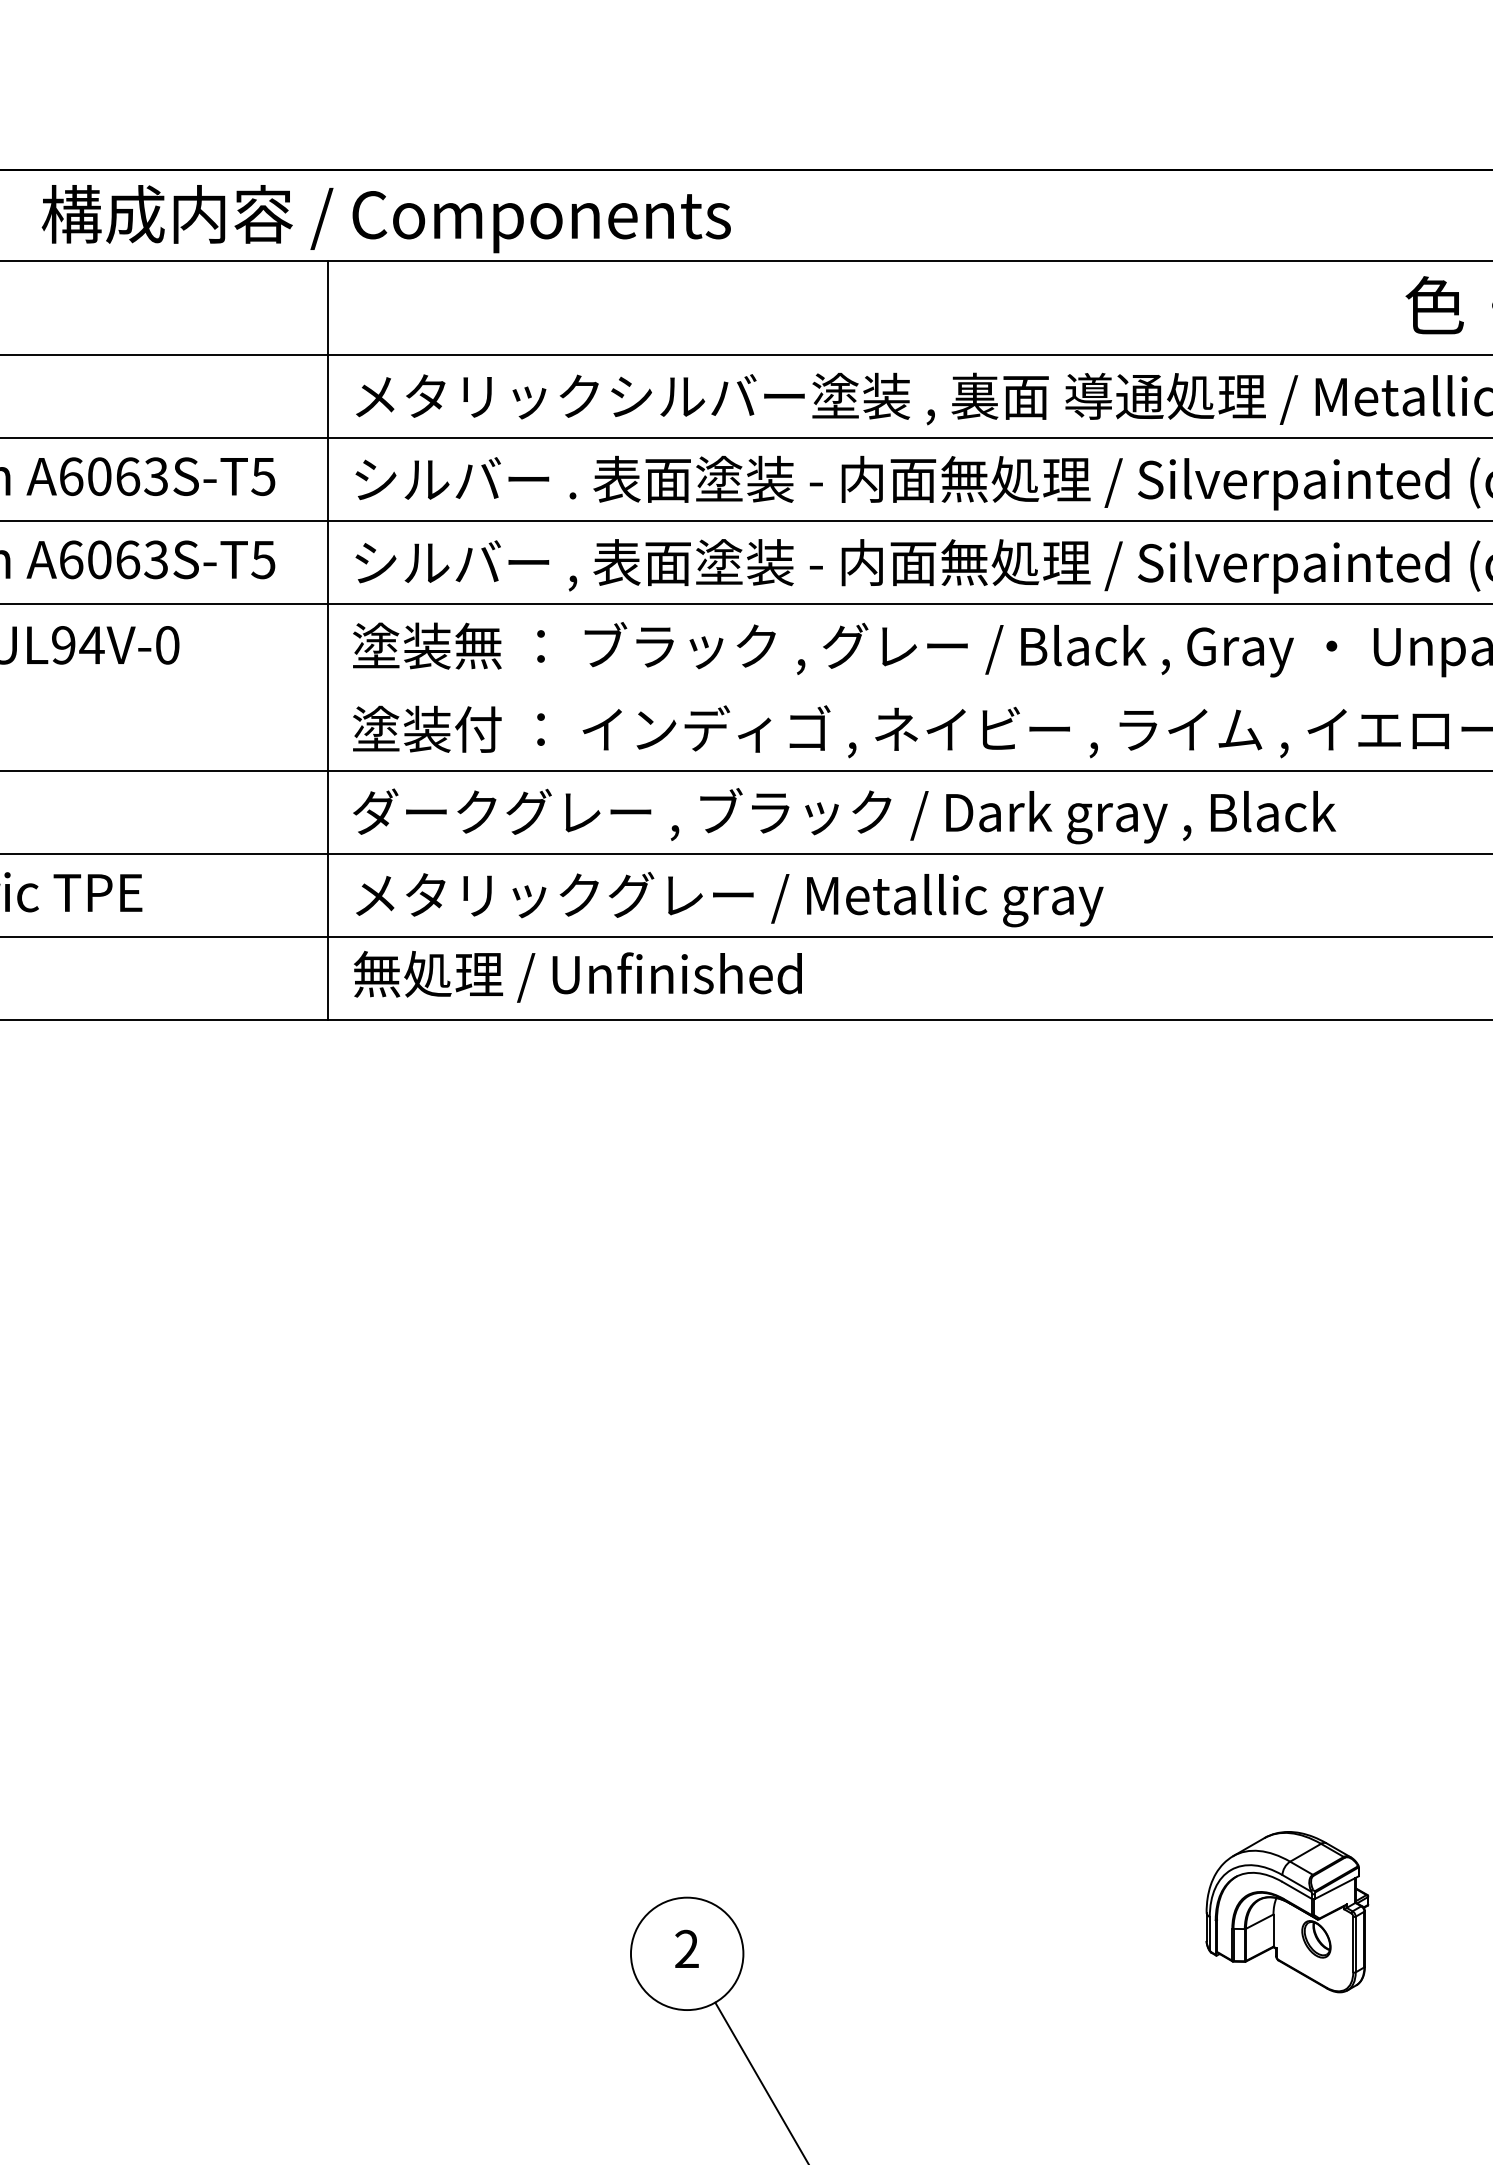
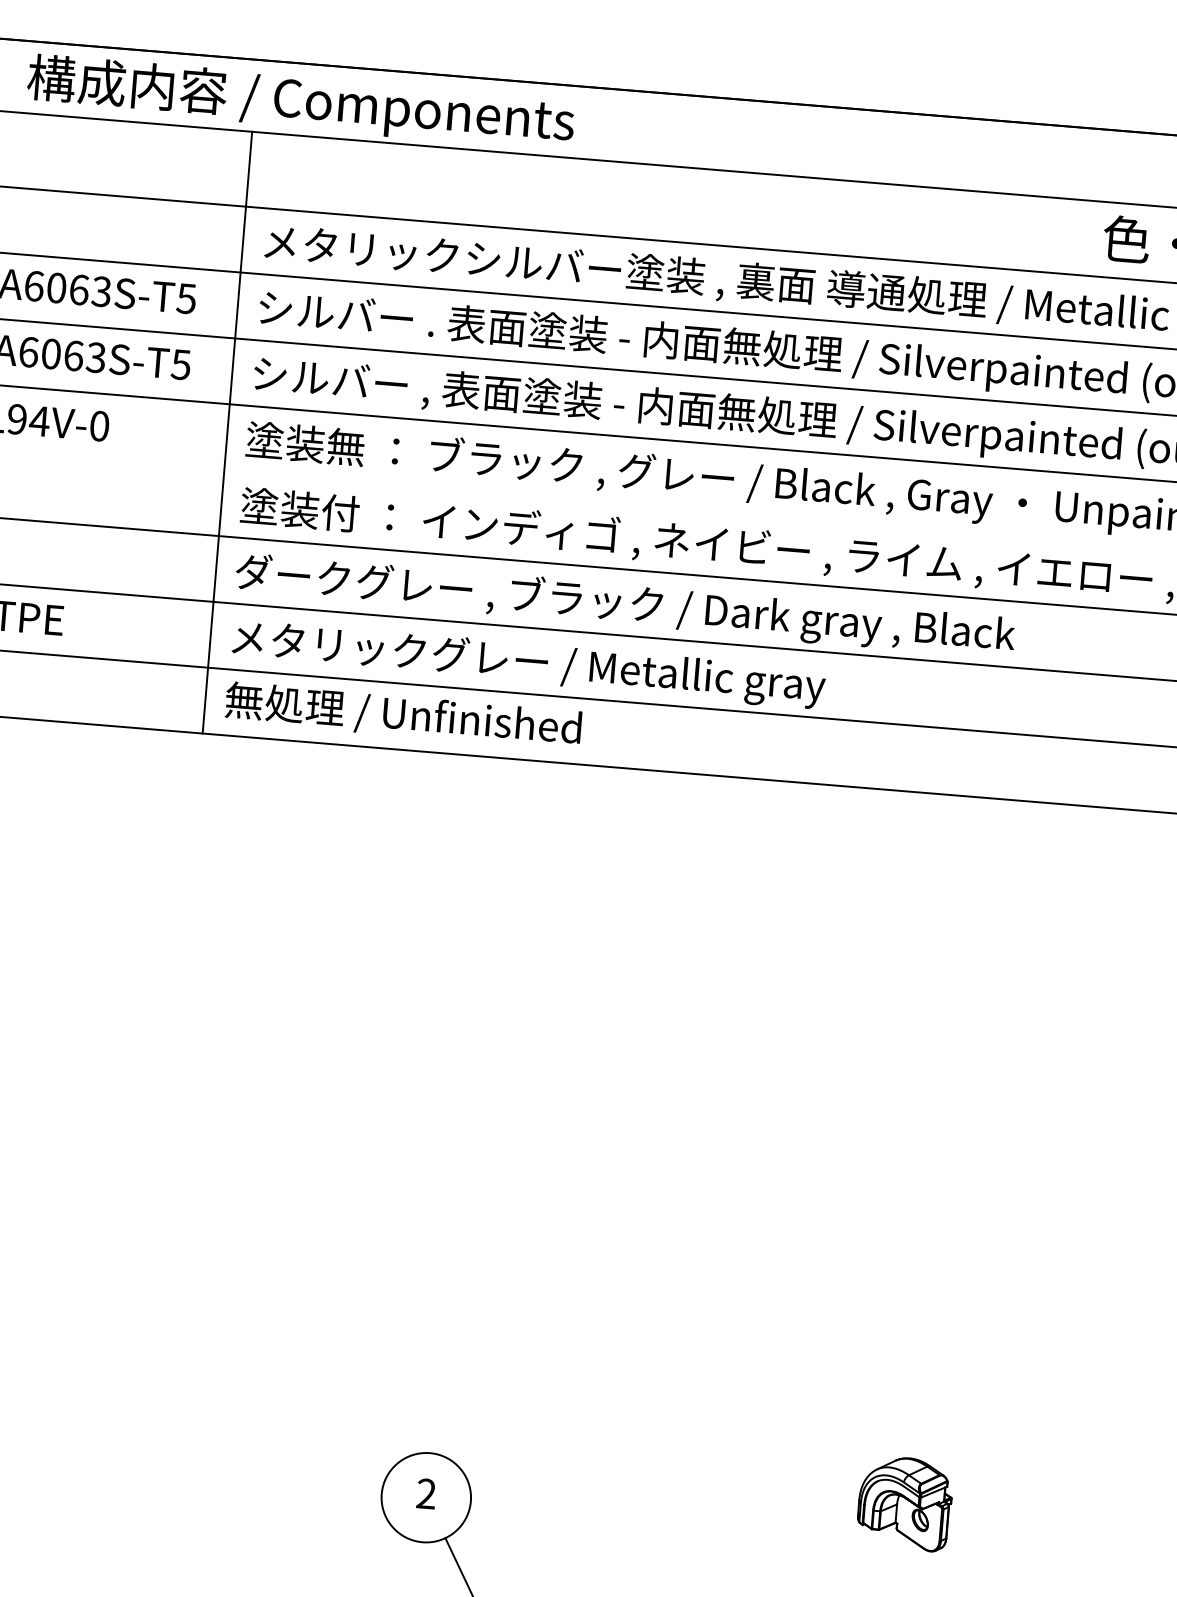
part: (1287, 1911) -> (905, 1503), size x0.71

